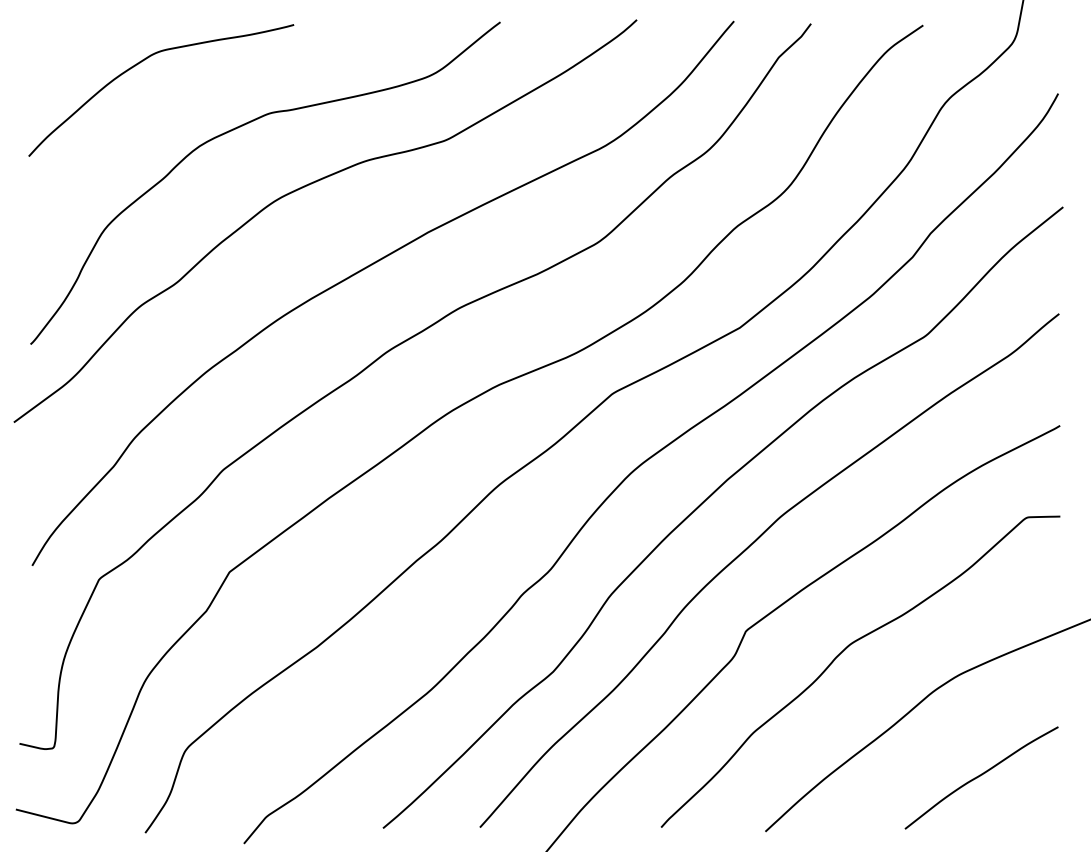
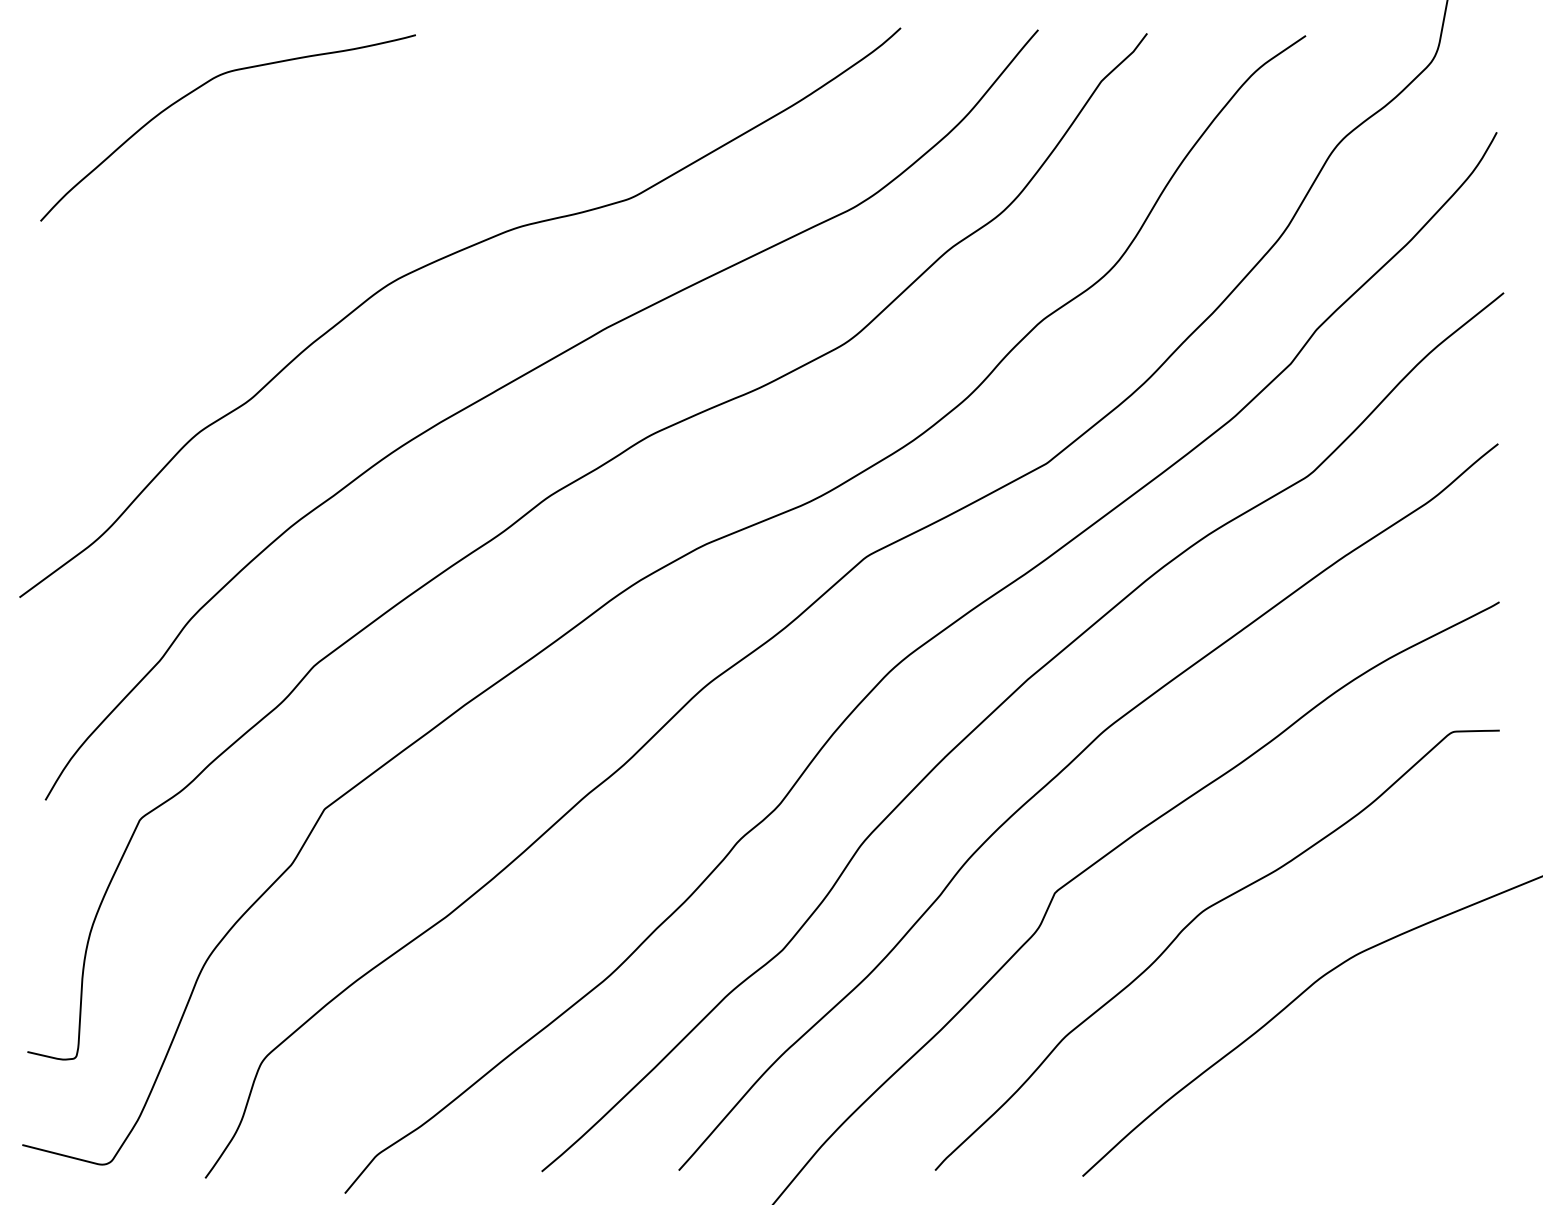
curve: (238, 128) -> (337, 181), removed
curve: (980, 776) -> (1386, 1098), removed

